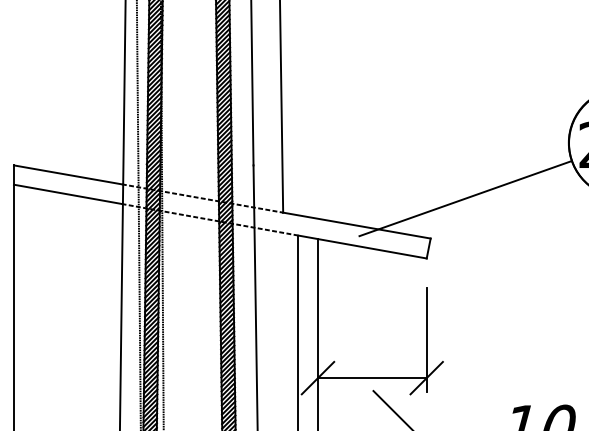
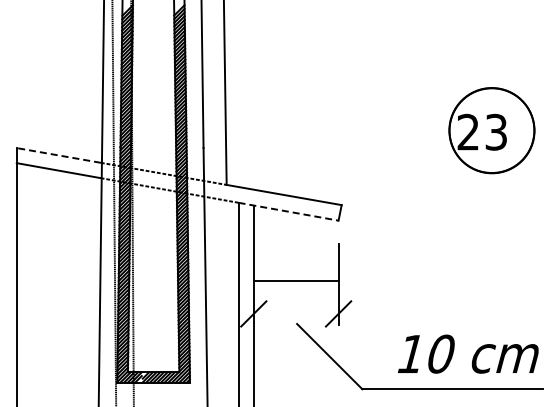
line: (67, 174) -> (58, 155), solid -> dashed
line: (465, 198) -> (368, 173), removed
line: (362, 246) -> (288, 211), solid -> dashed
line: (371, 377) -> (295, 280), moved

